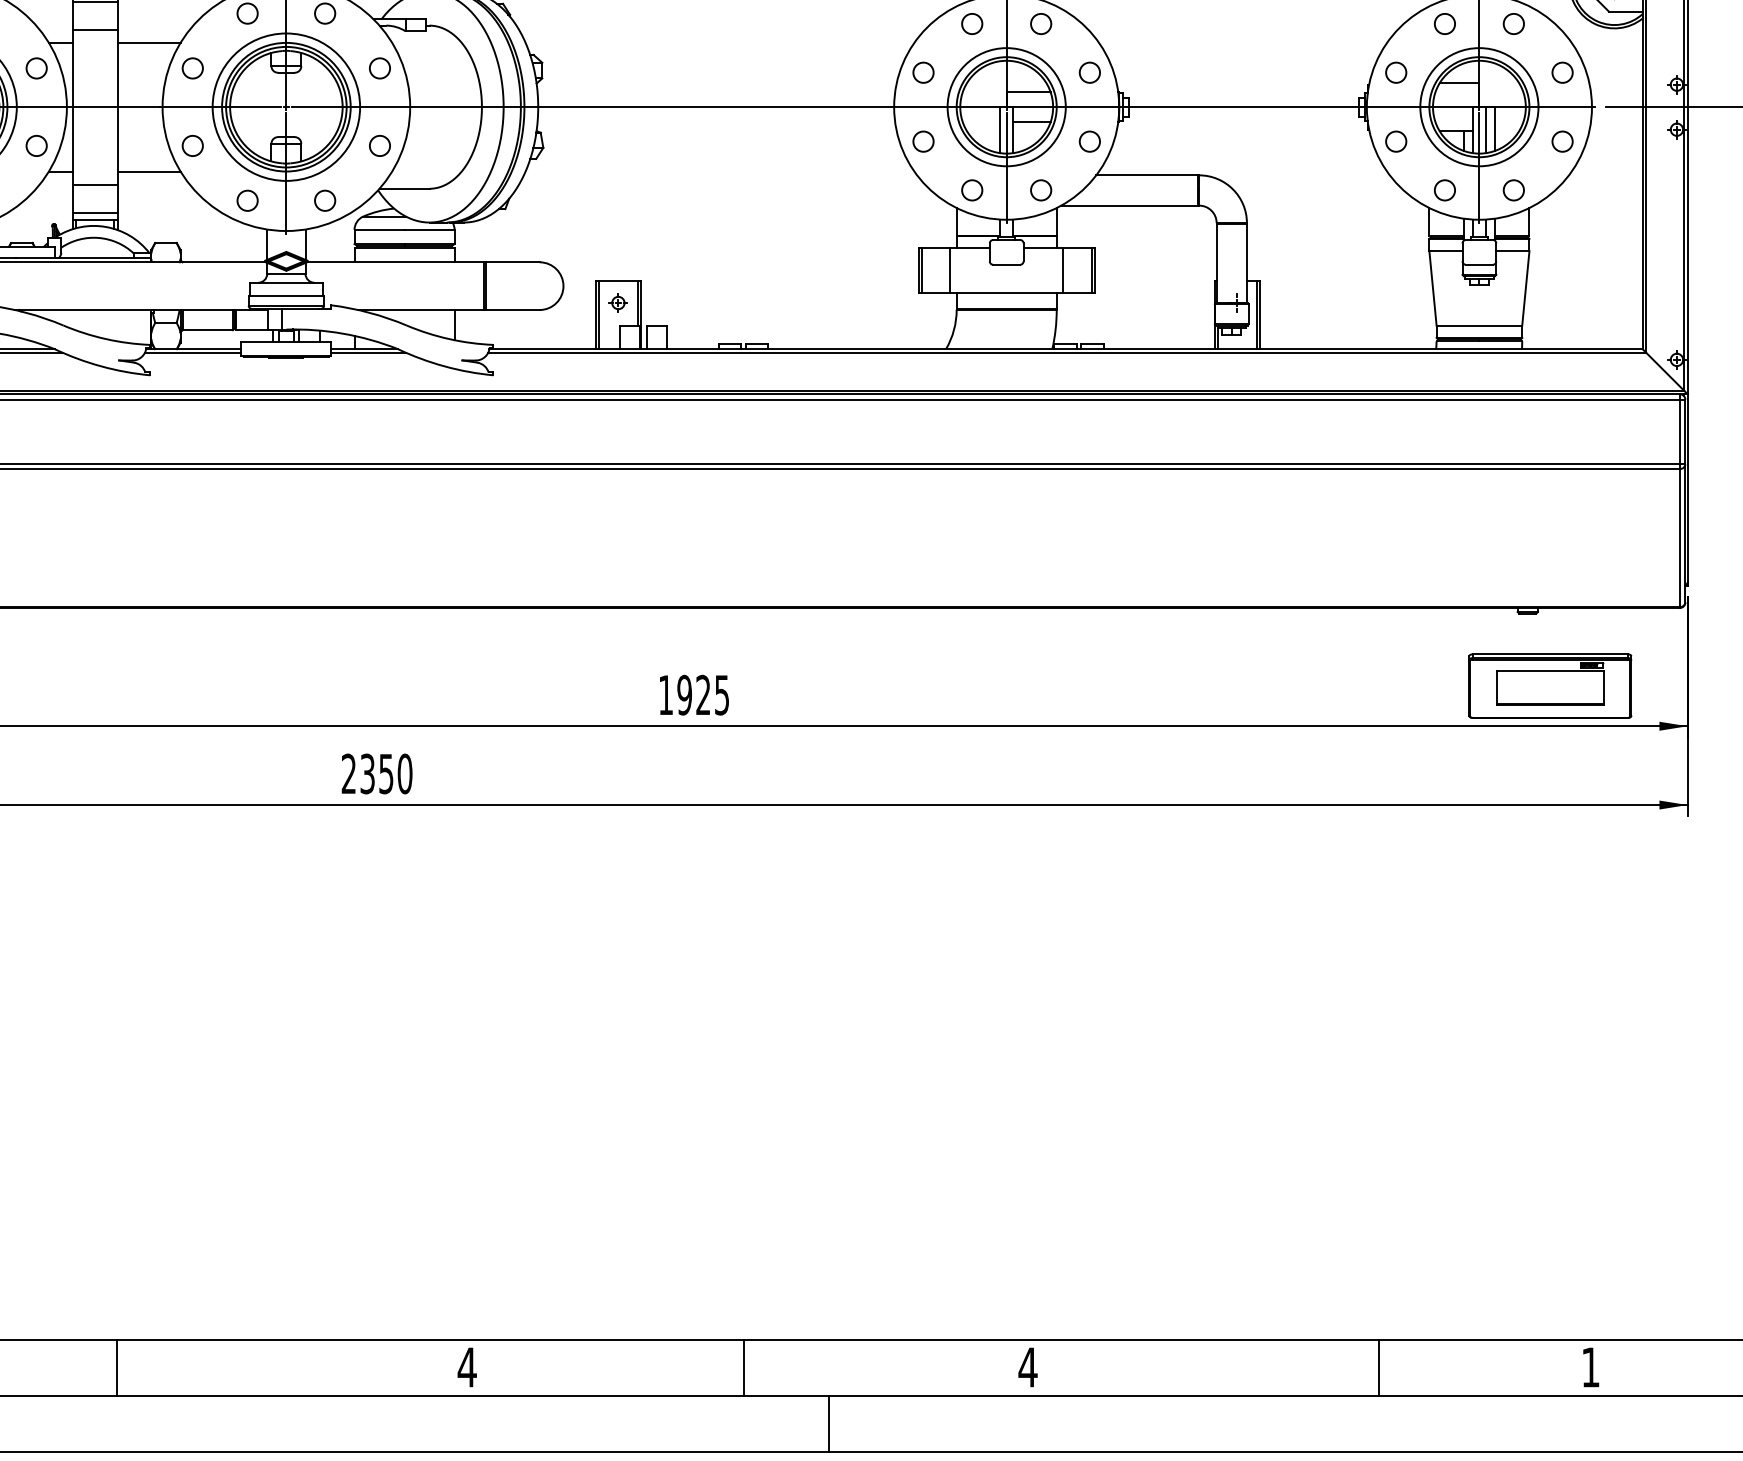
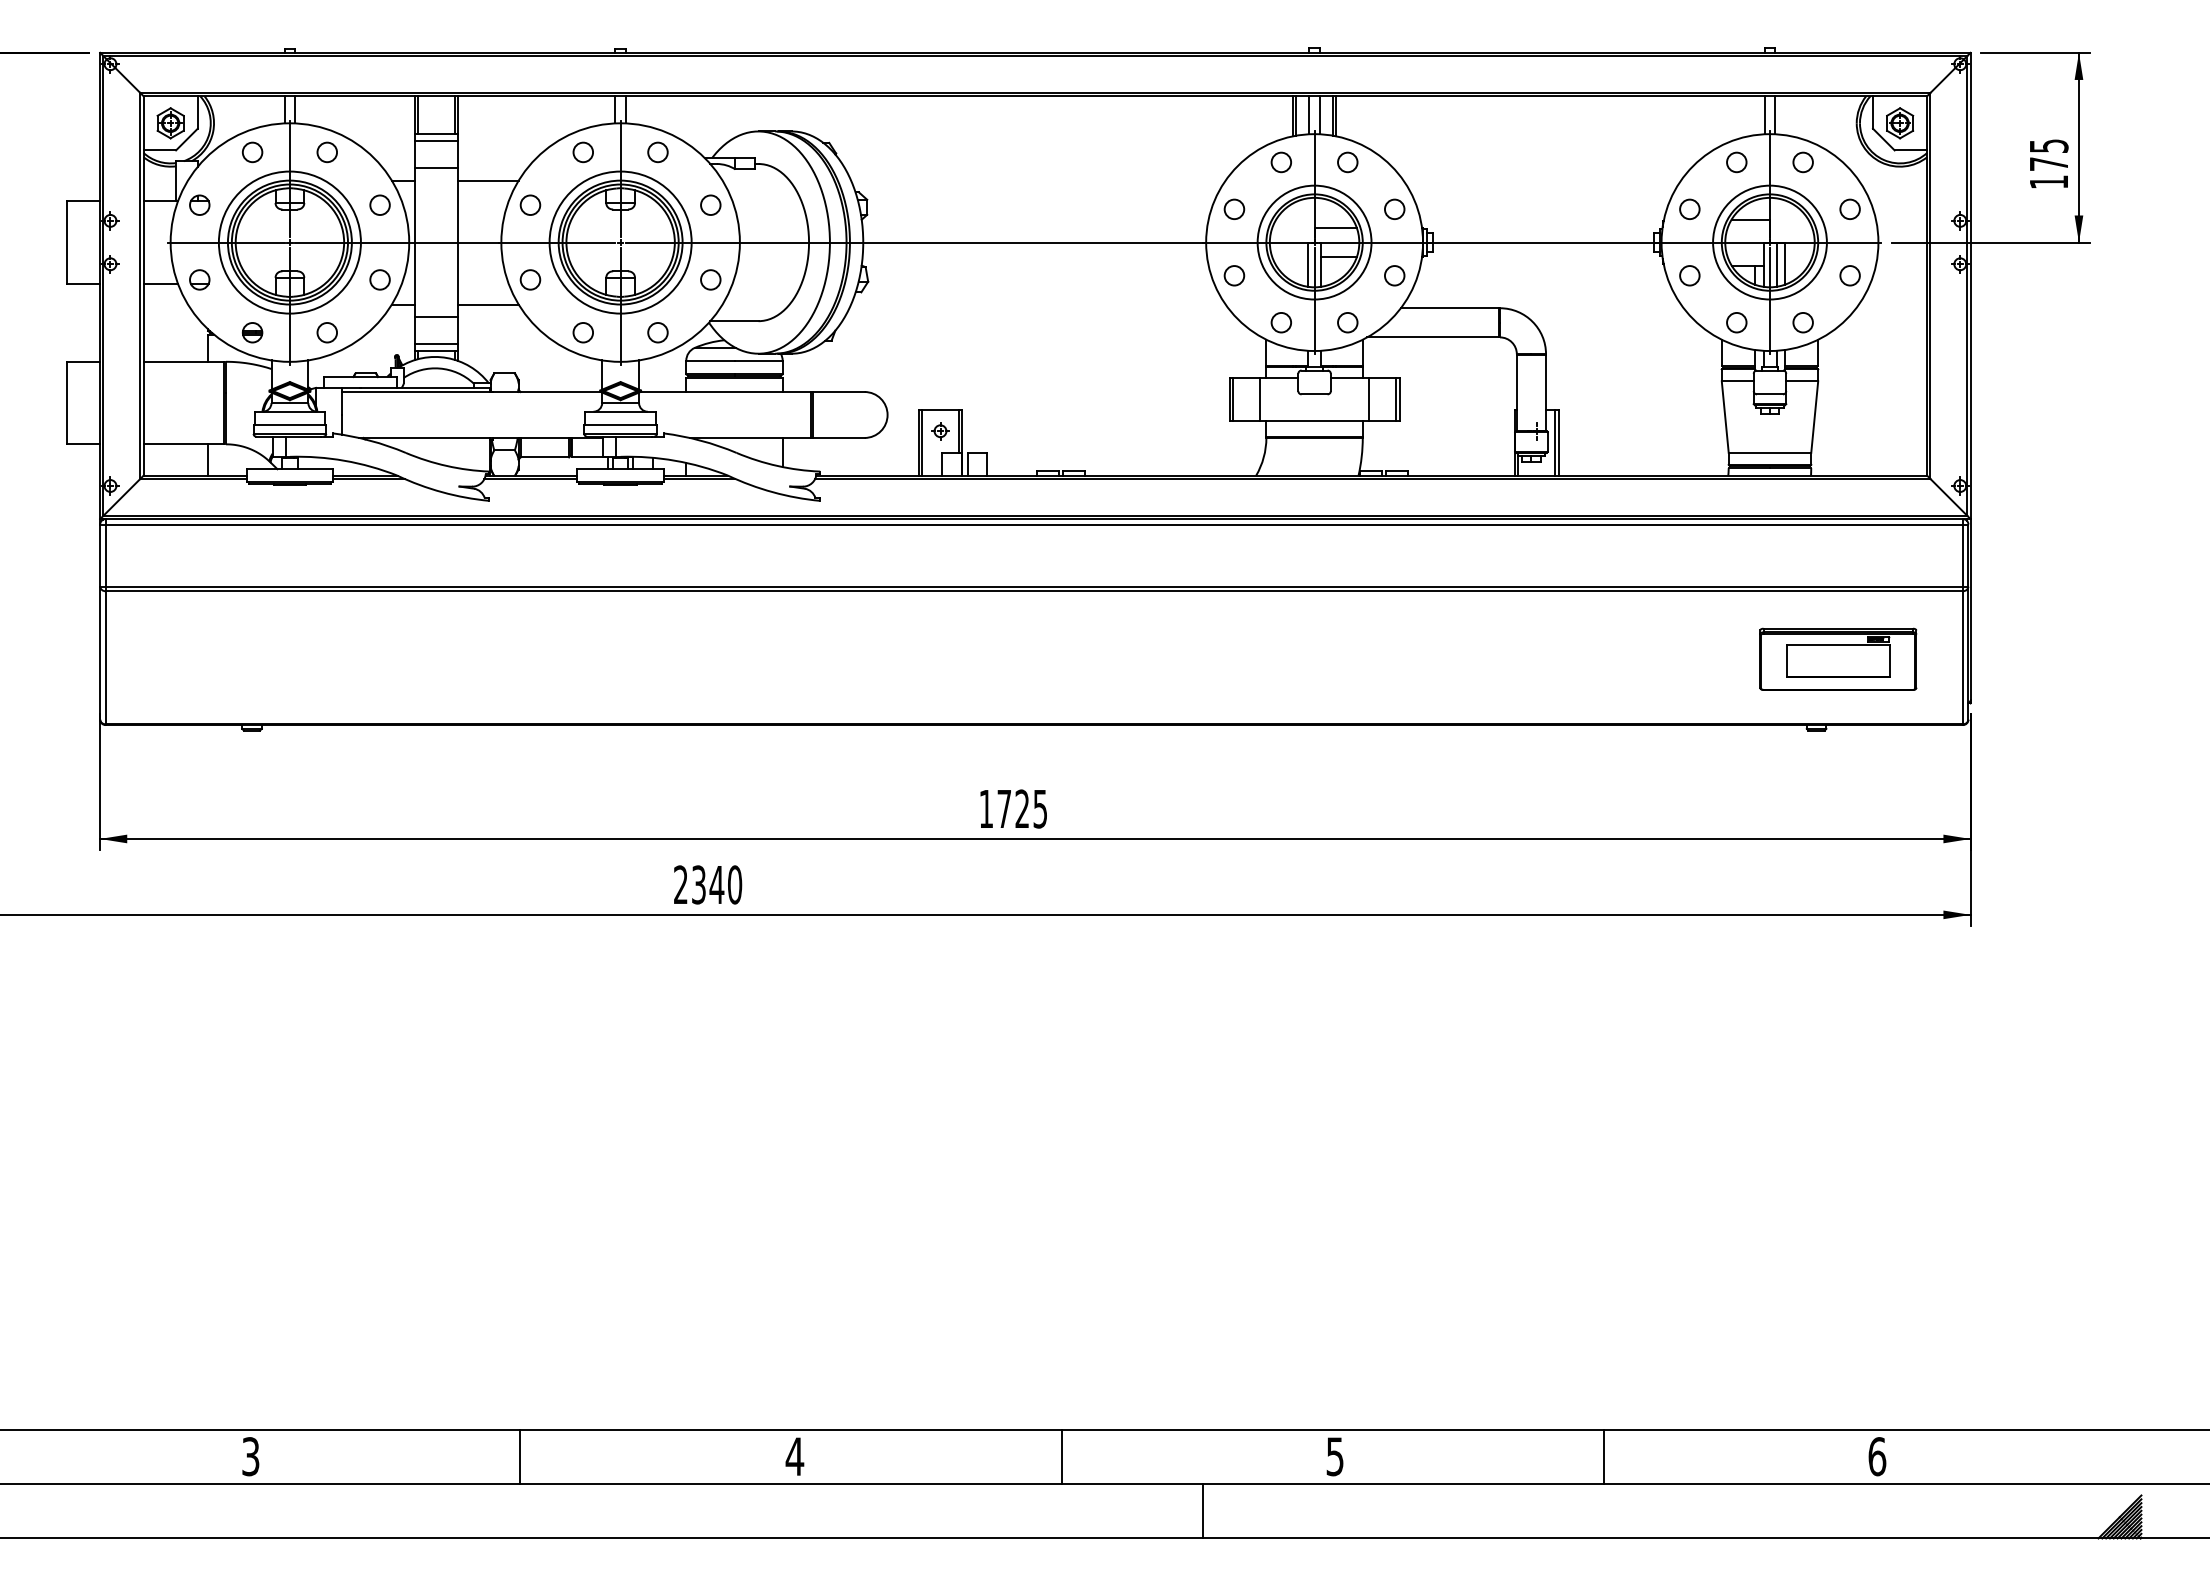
part: (1550, 685) -> (1838, 658), moved
text: (684, 694) -> (1004, 808), 1925 -> 1725
text: (385, 774) -> (716, 885), 2350 -> 2340
text: (1027, 1367) -> (1334, 1456), 4 -> 5
text: (1591, 1367) -> (1877, 1456), 1 -> 6
line: (117, 1368) -> (519, 1457), moved
line: (1378, 1368) -> (1603, 1457), moved
line: (829, 1424) -> (1202, 1511), moved

